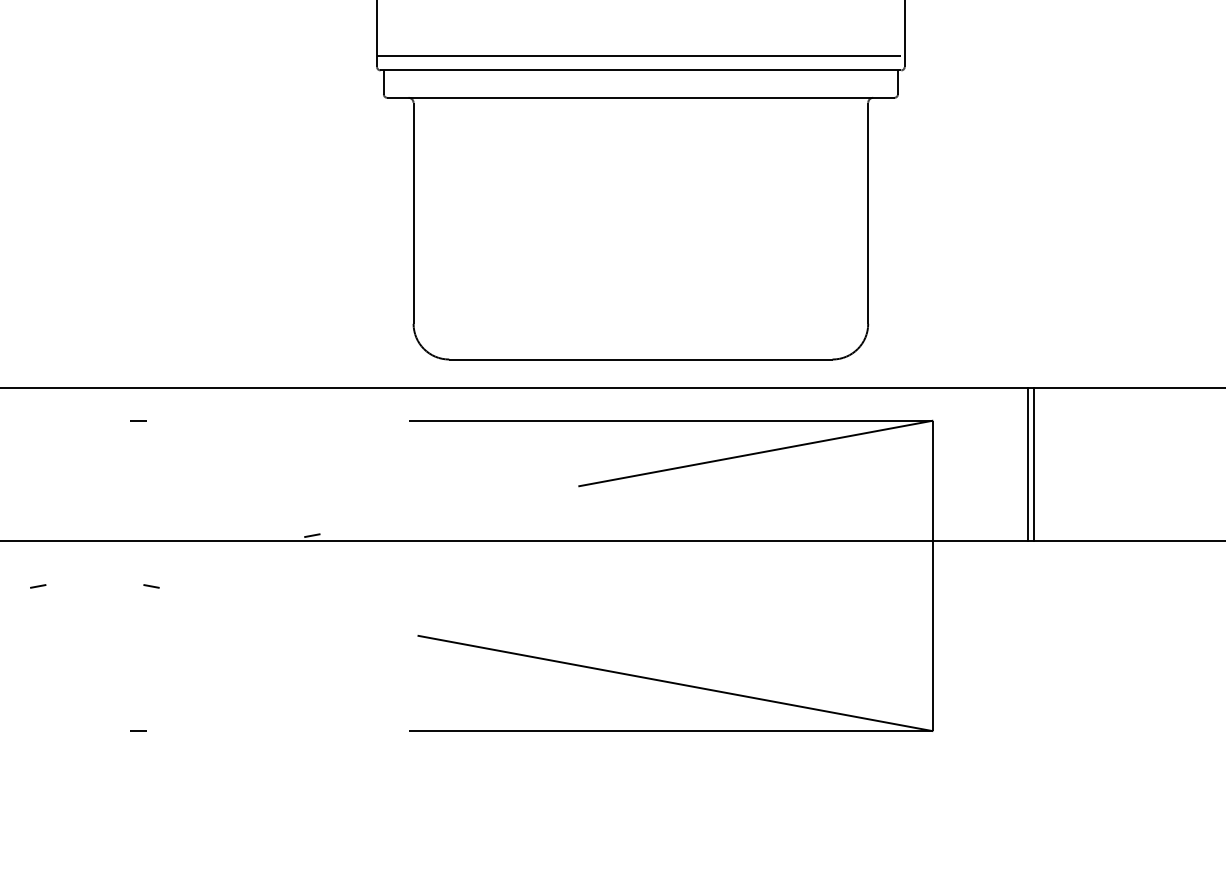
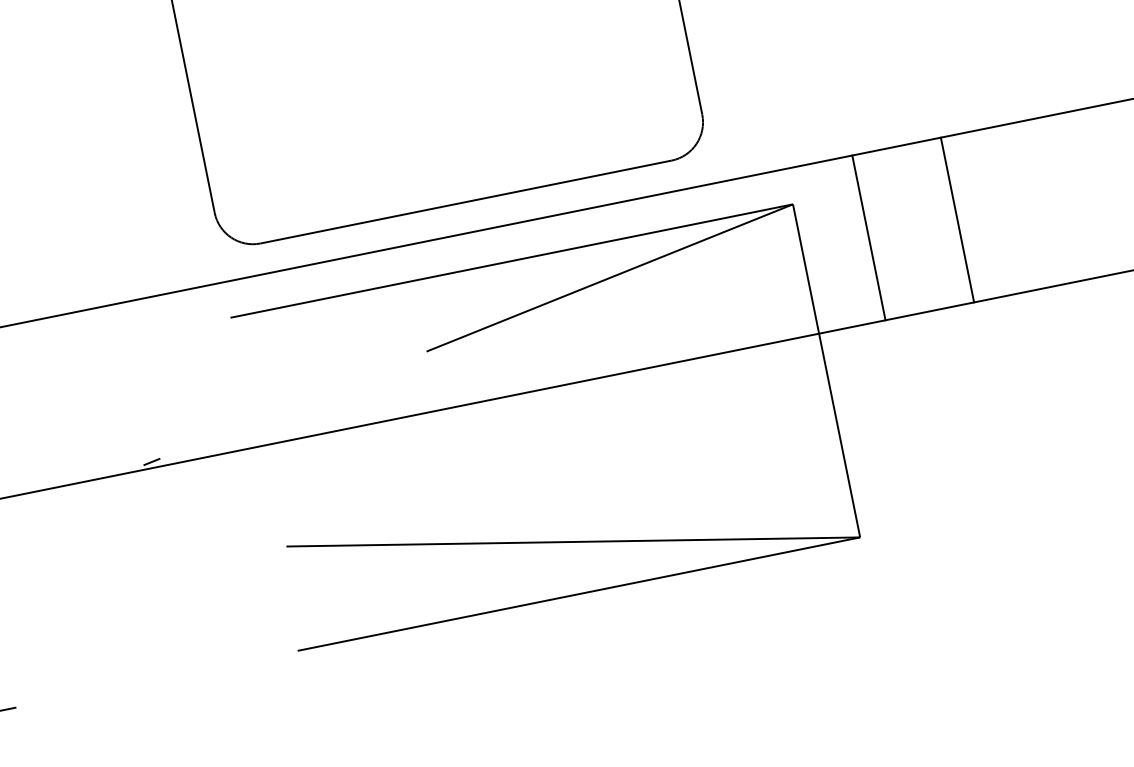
line: (1028, 464) -> (869, 237), moved
line: (1033, 464) -> (957, 220), moved

